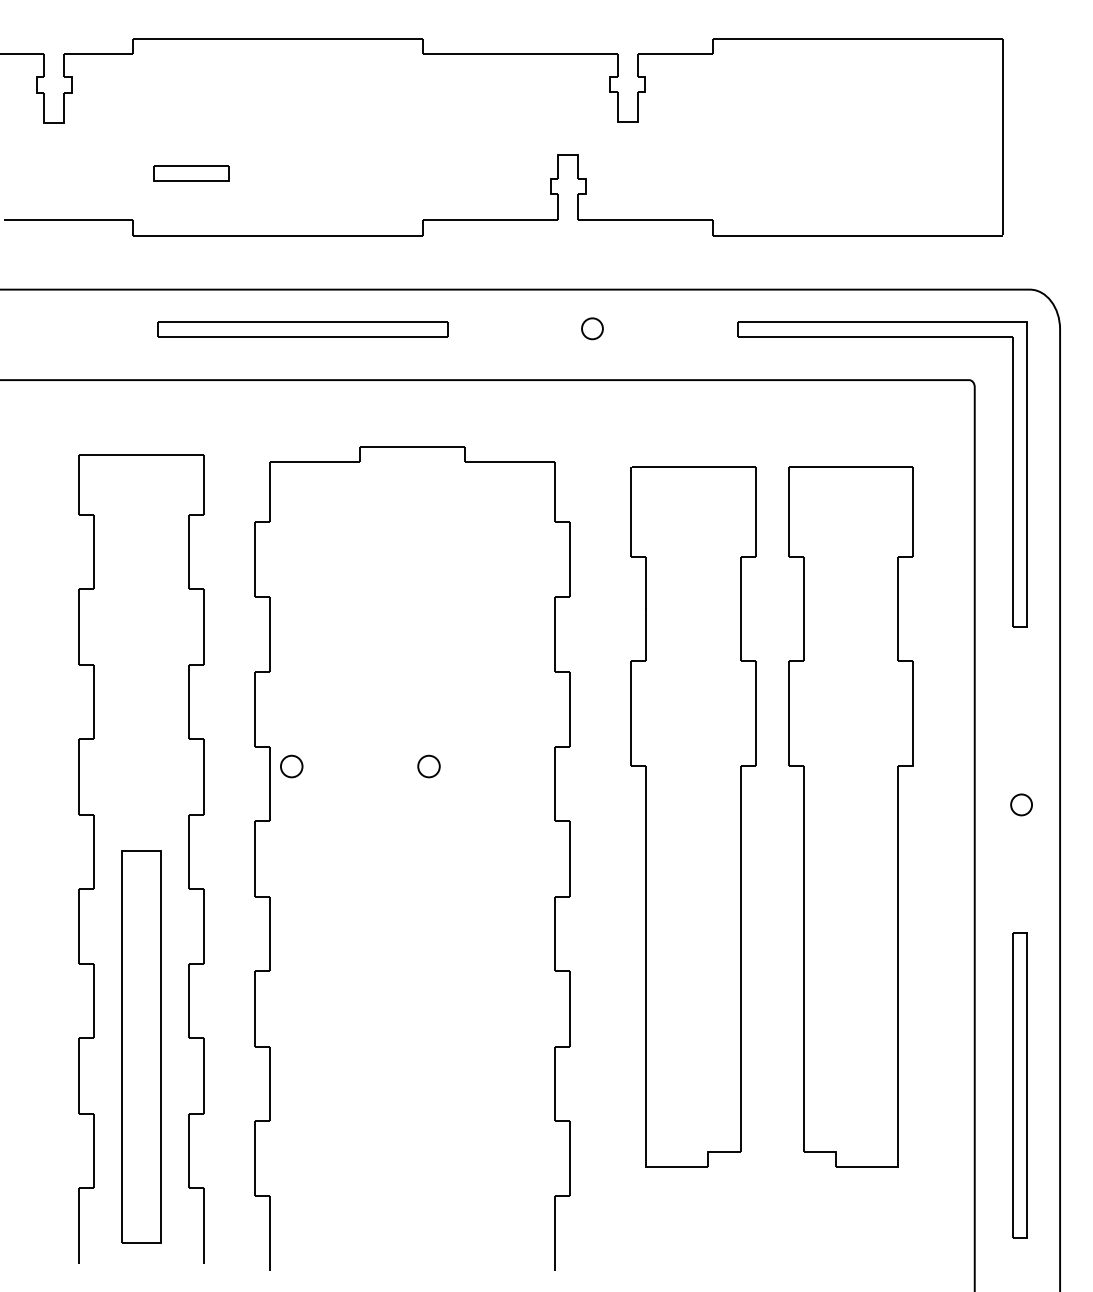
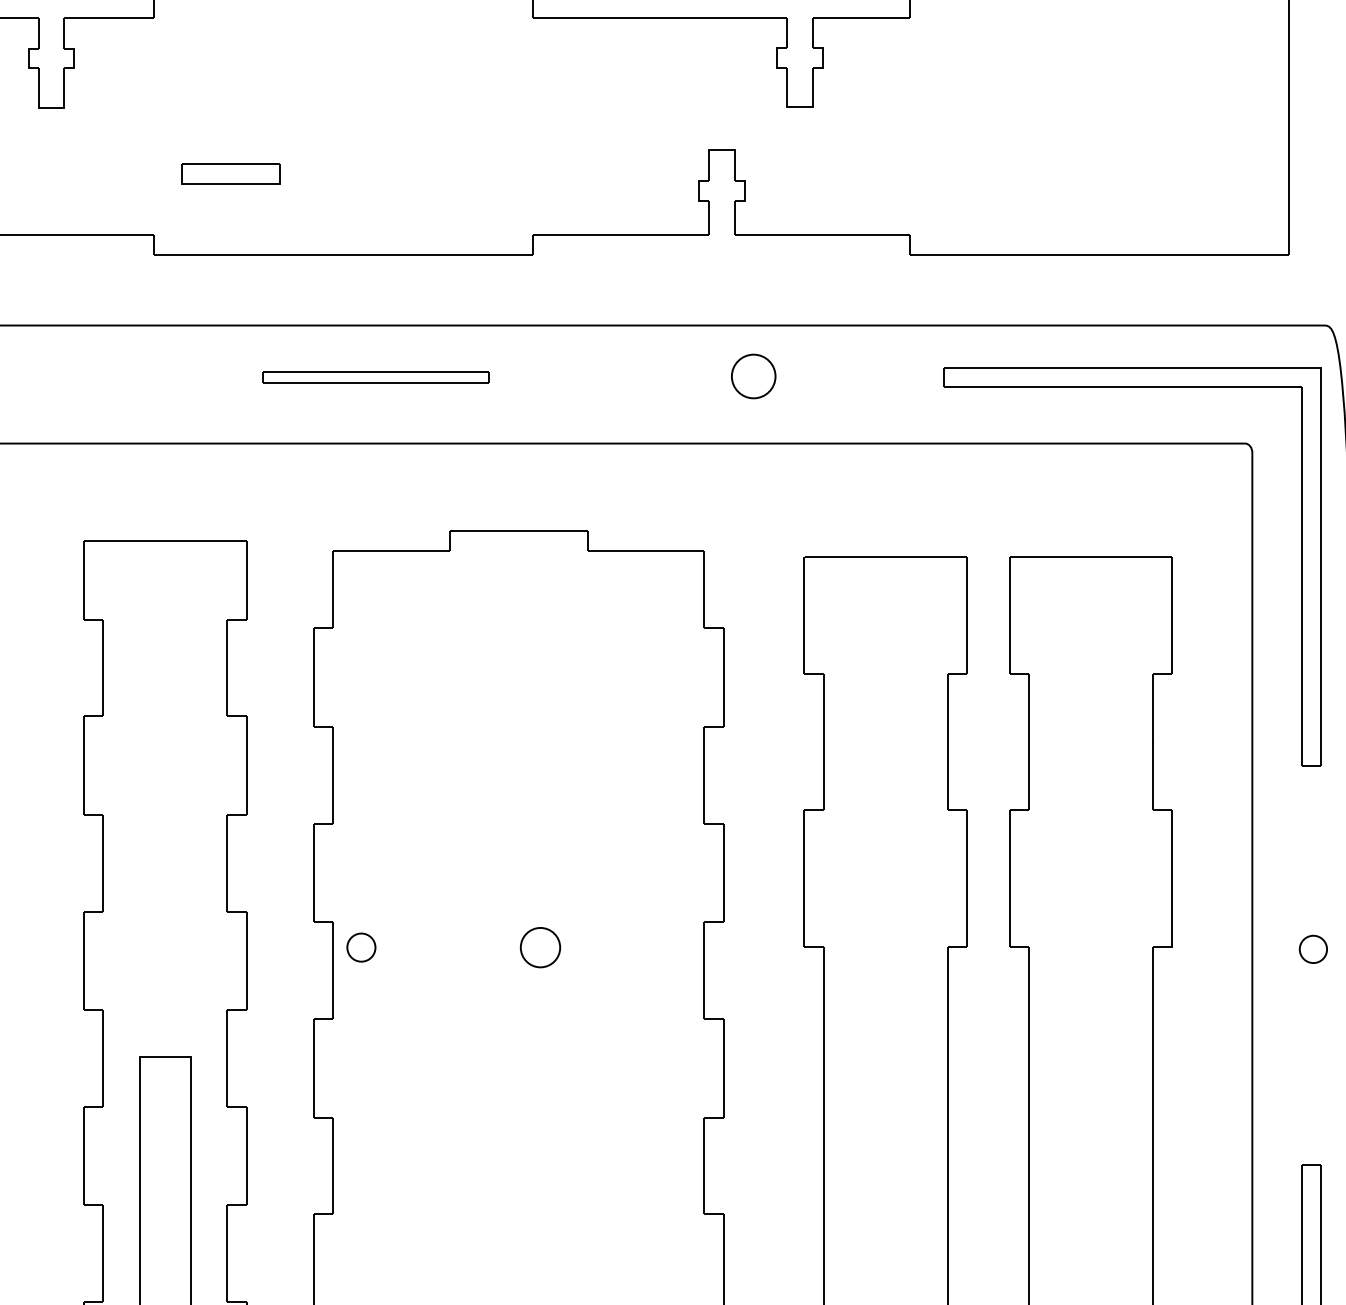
part: (592, 328) -> (753, 376), size x1.6
part: (302, 329) -> (375, 377), size x0.6
part: (428, 766) -> (539, 947), size x1.4
part: (1021, 804) -> (1313, 948), moved

